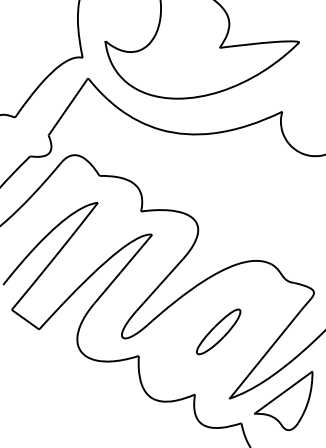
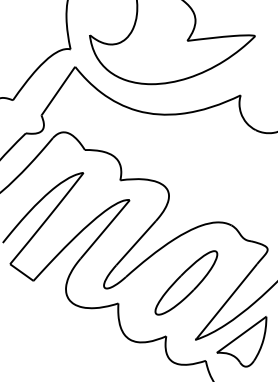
part: (218, 331) -> (186, 282), size x1.67

